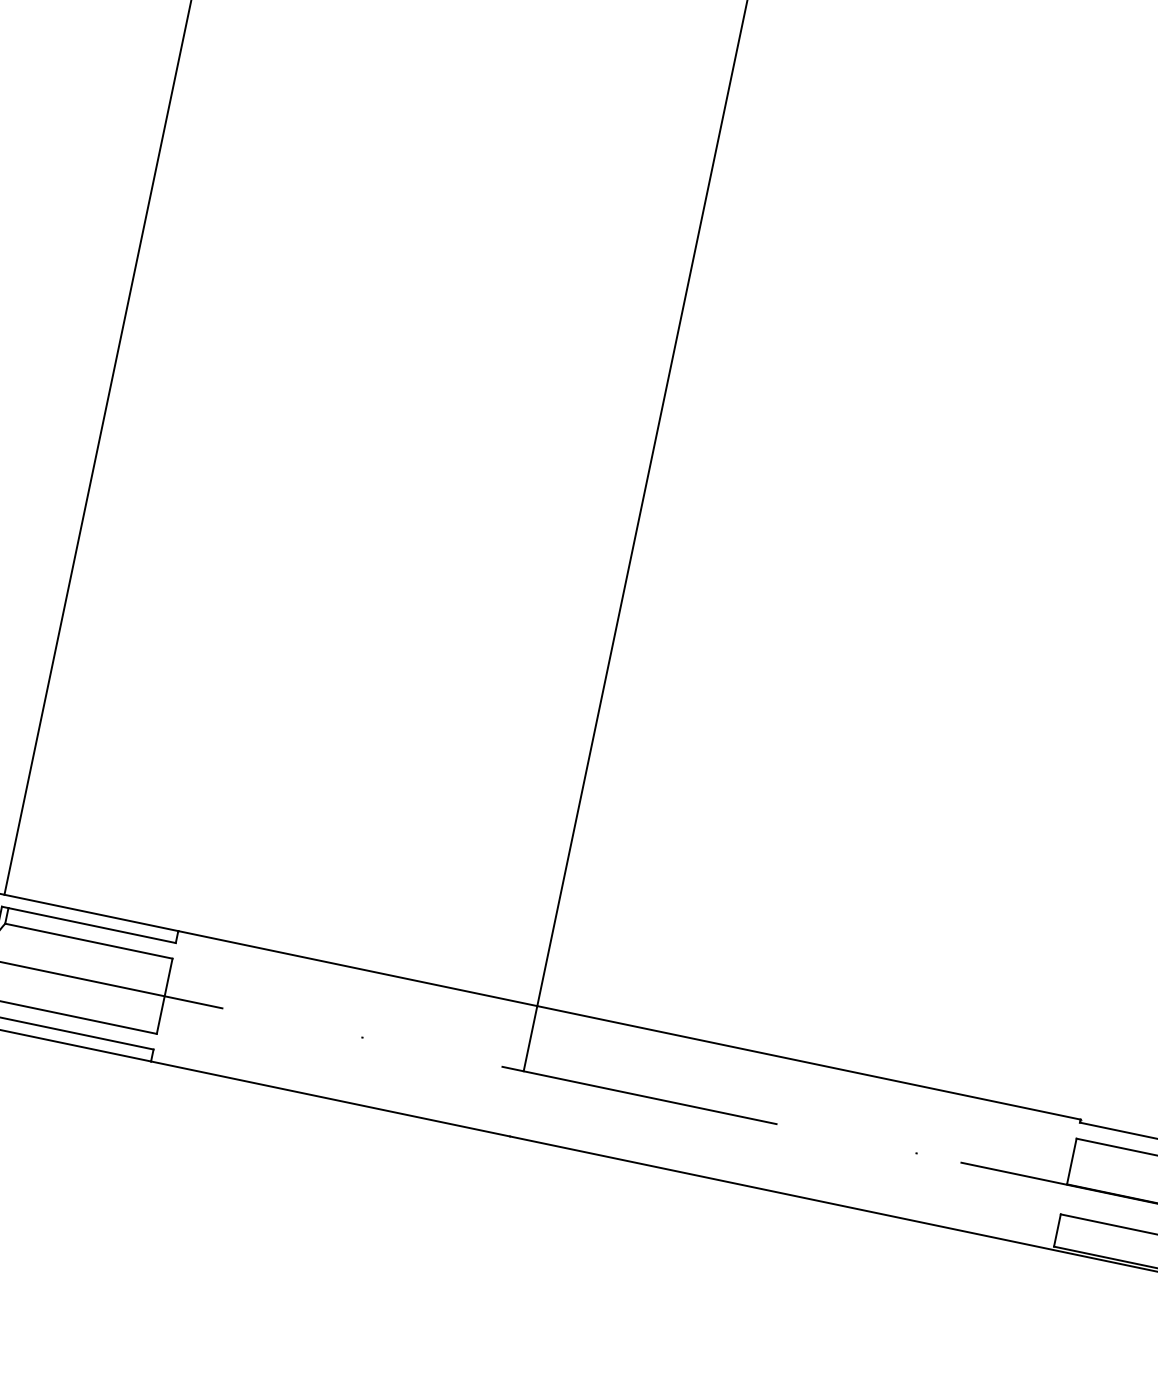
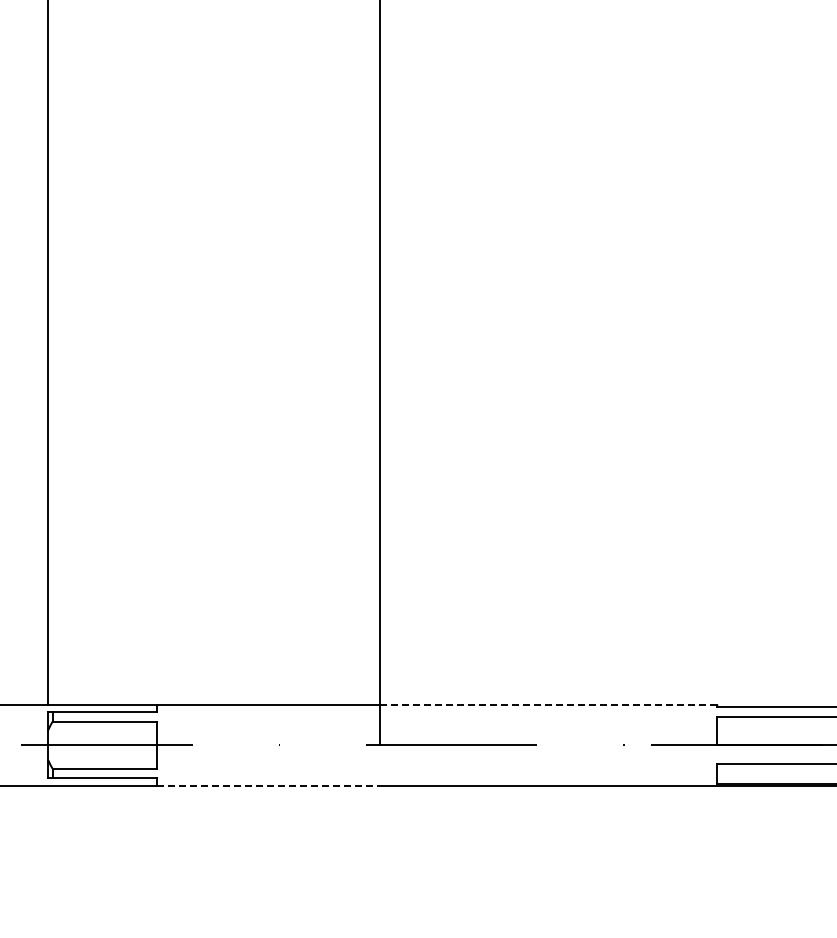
line: (809, 1062) -> (548, 704), solid -> dashed
line: (331, 1098) -> (268, 785), solid -> dashed

